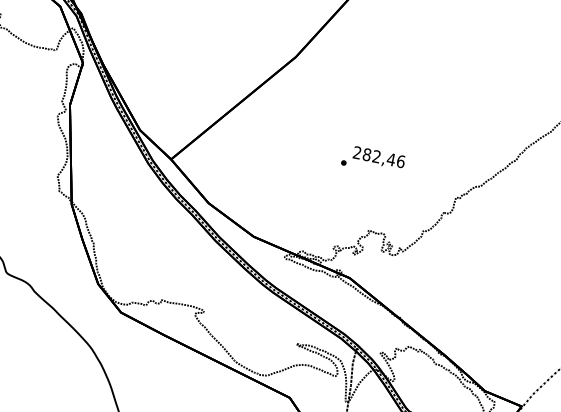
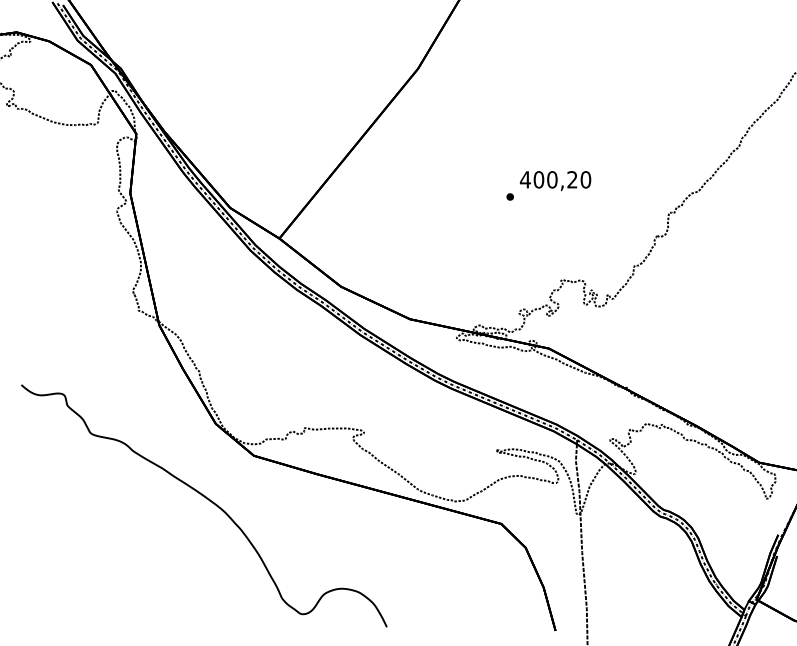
text: (379, 156) -> (555, 179), 282,46 -> 400,20

